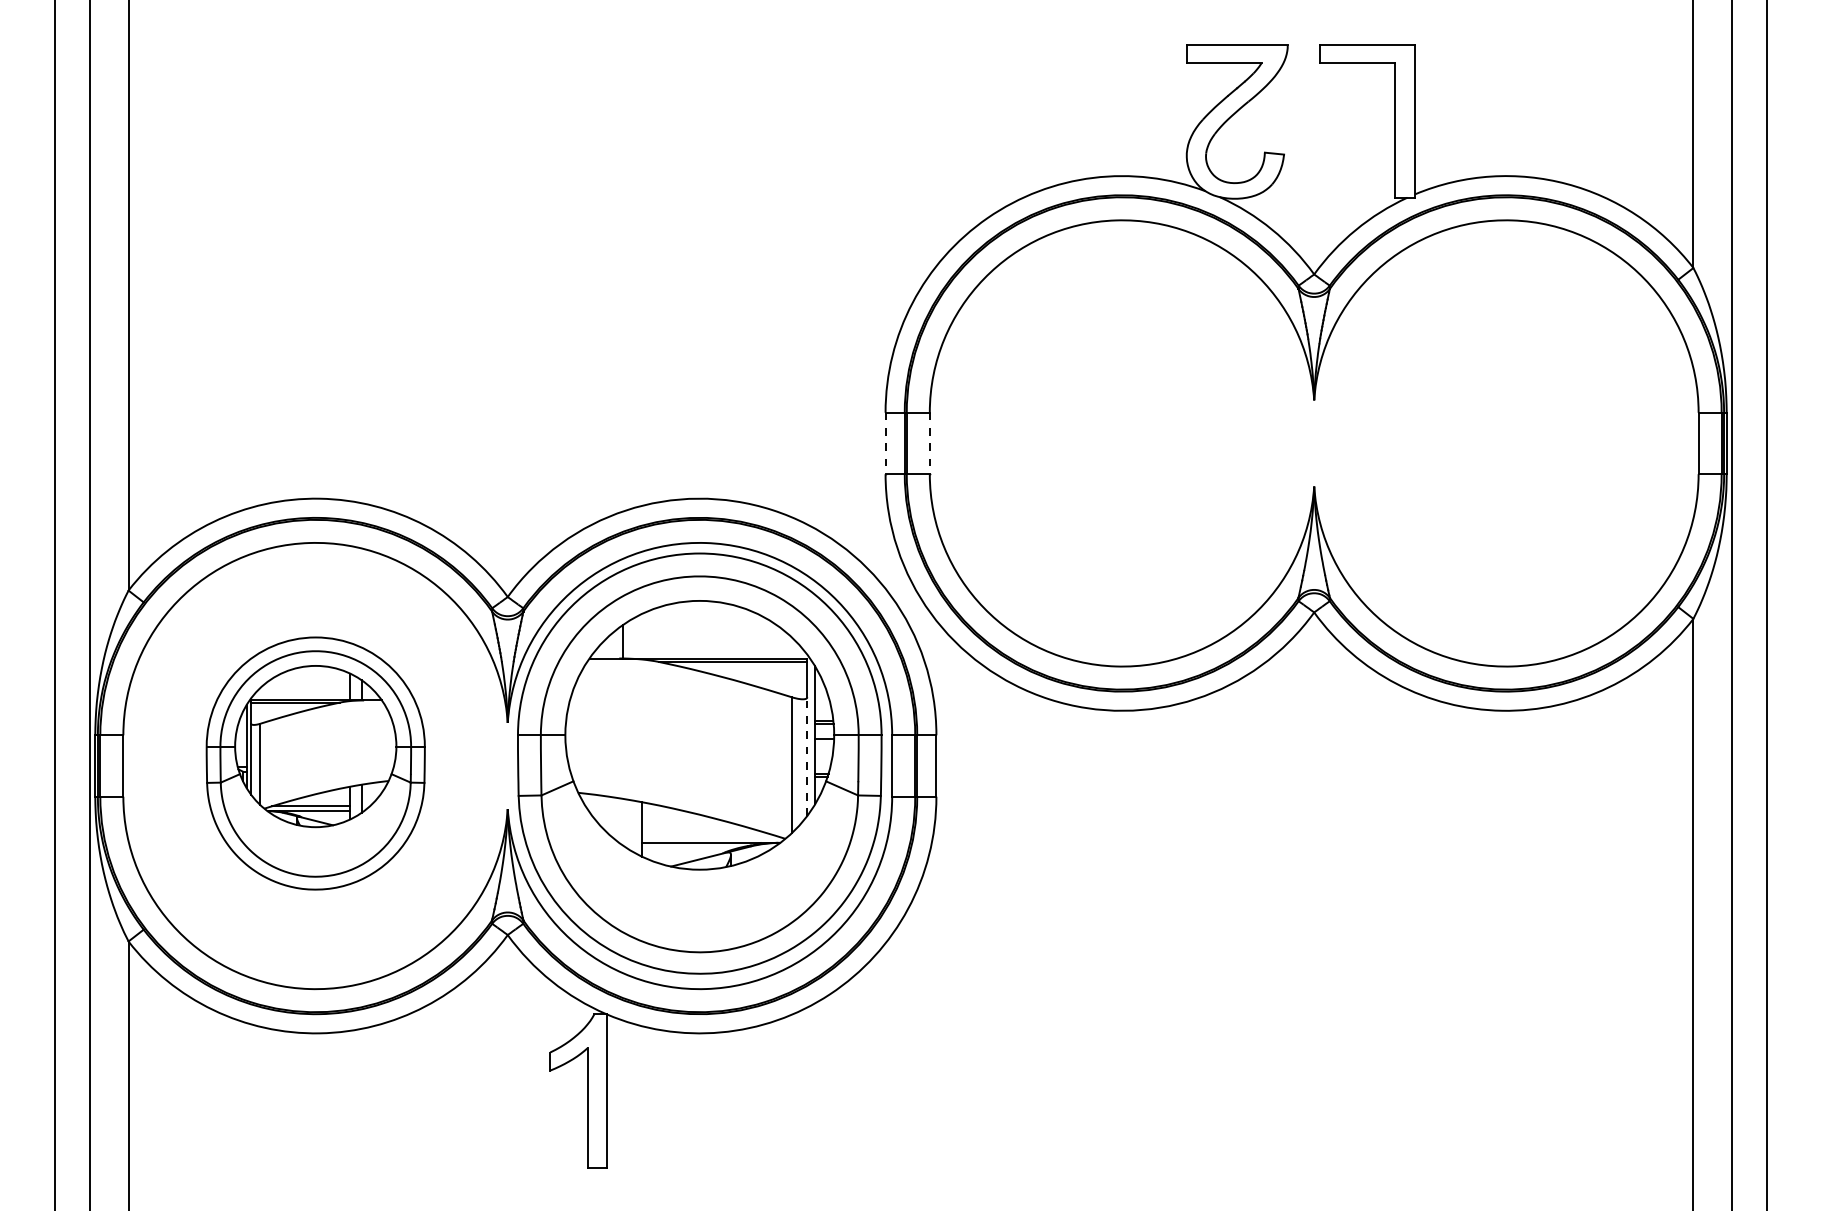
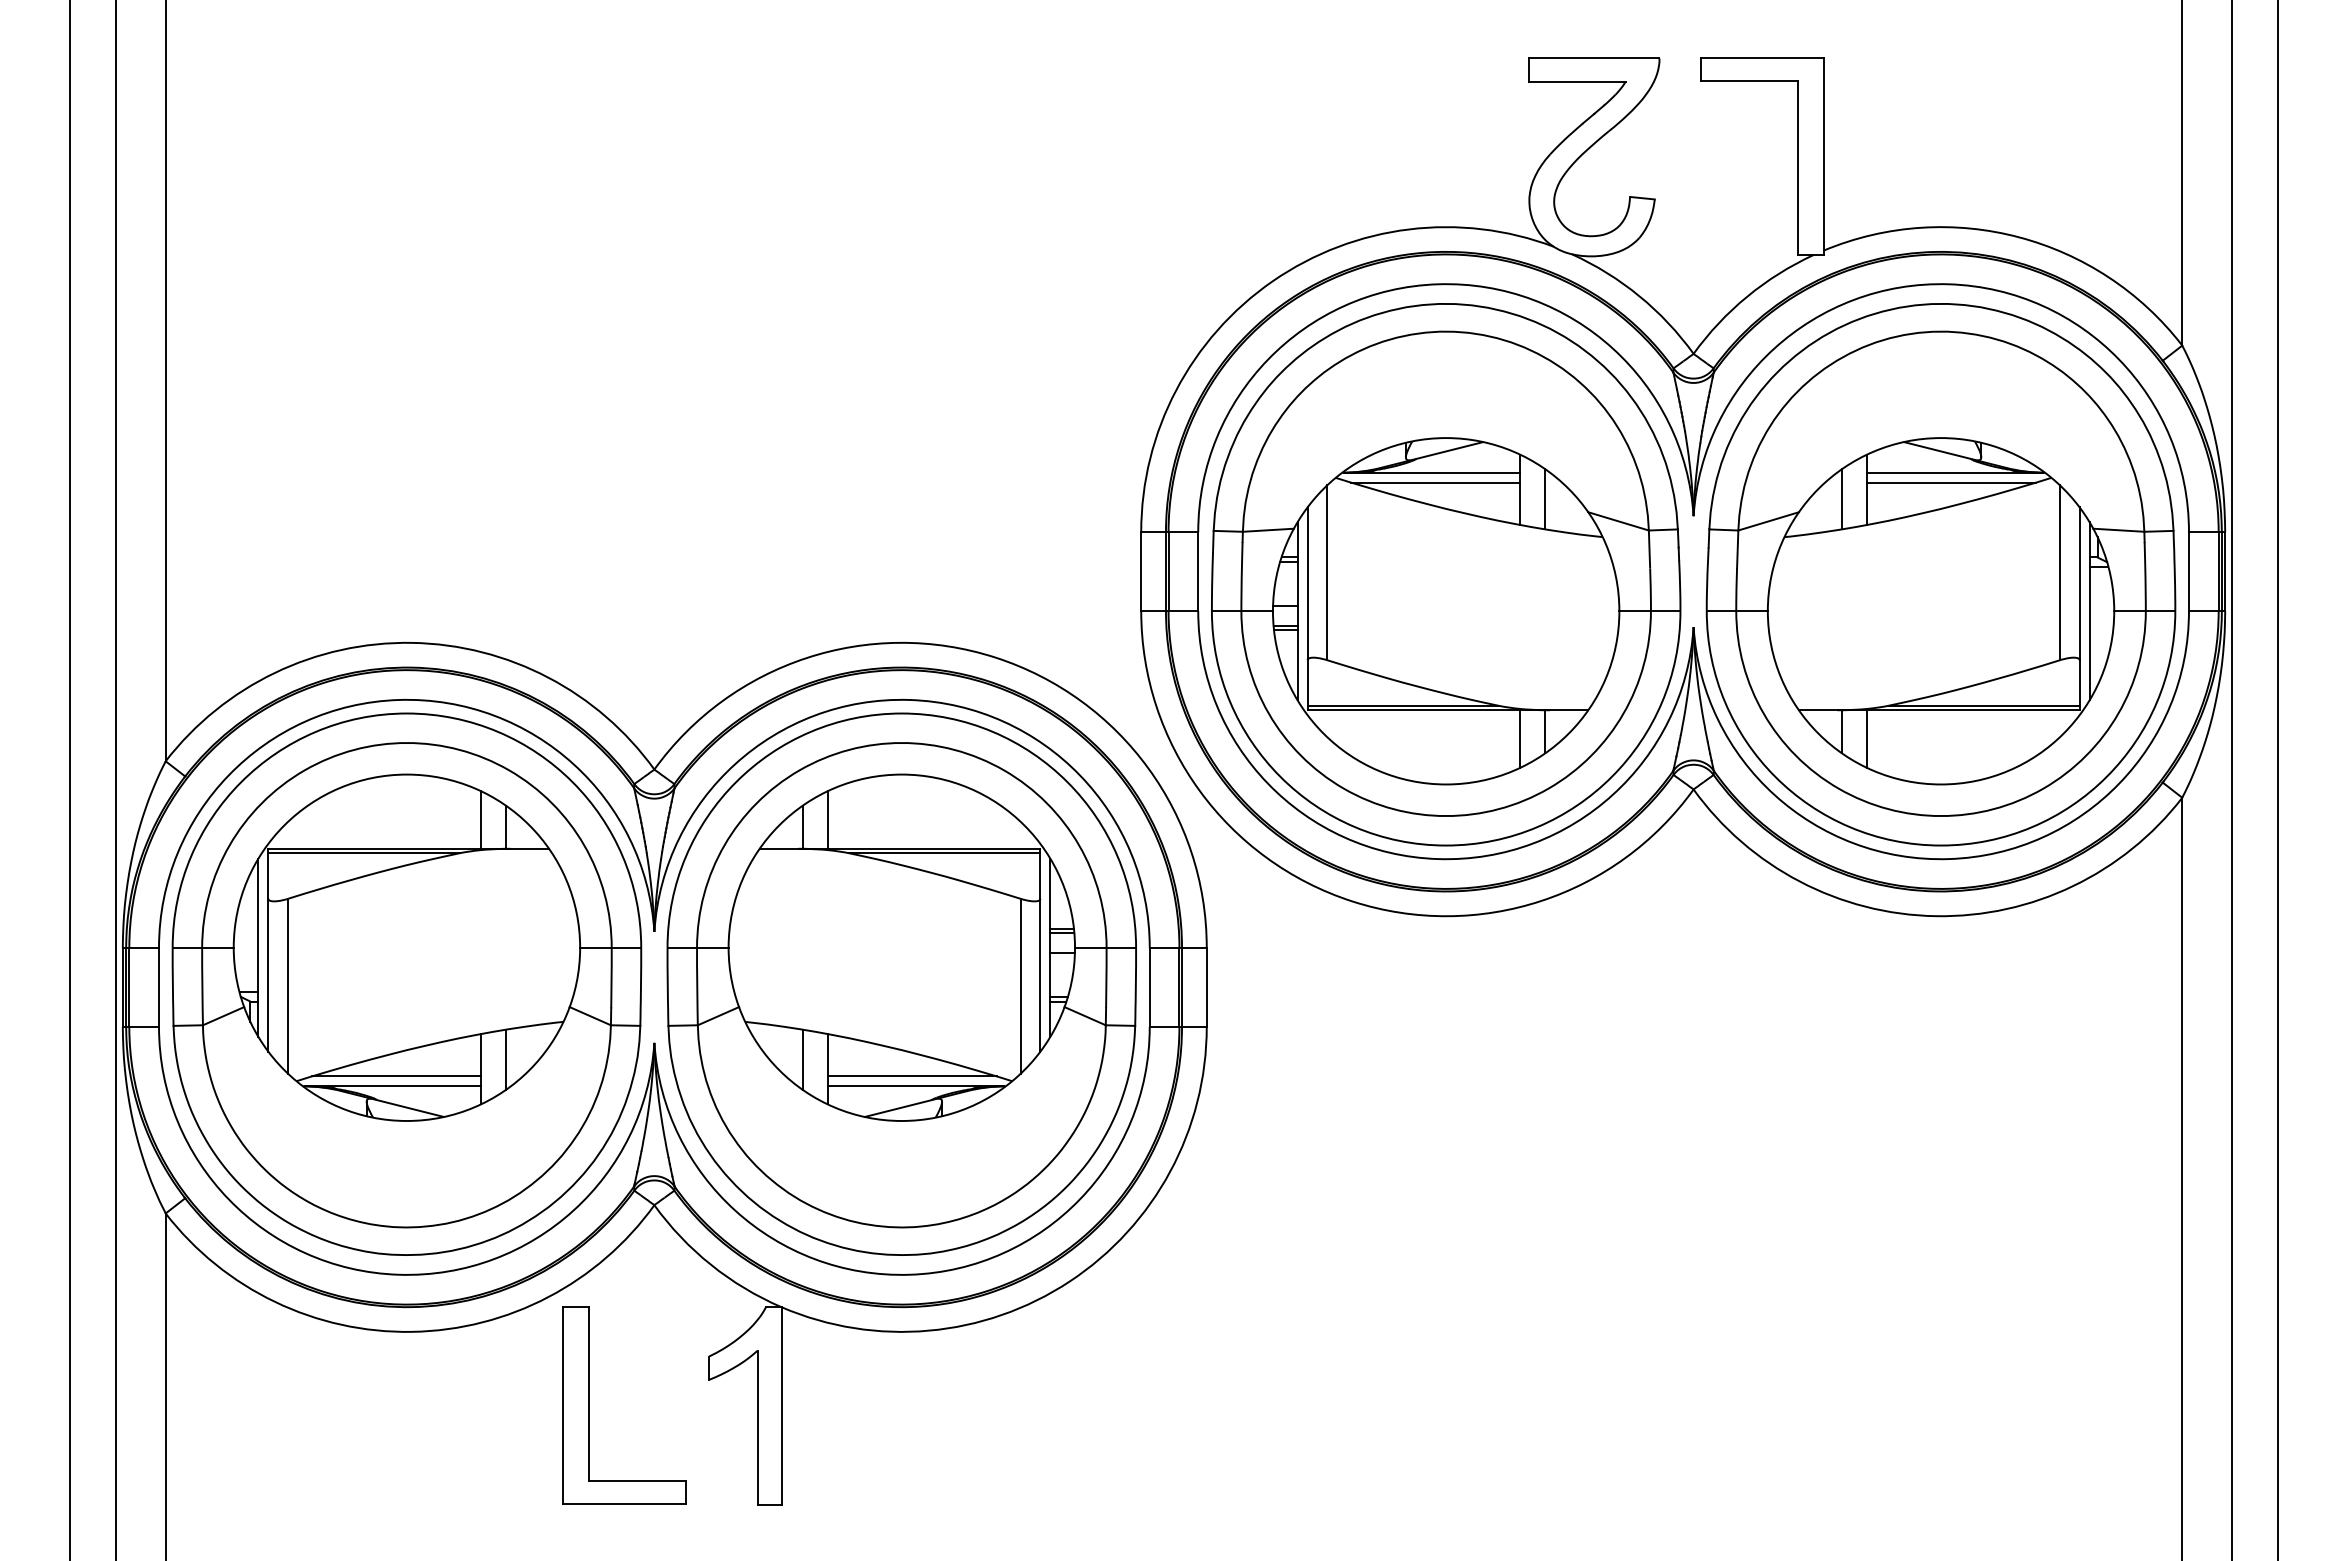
line: (885, 443) -> (1141, 571), dashed -> solid
line: (930, 443) -> (1198, 571), dashed -> solid
part: (1122, 445) -> (1446, 574), added
part: (1505, 445) -> (1940, 574), added
line: (642, 635) -> (827, 819), added
line: (807, 756) -> (1040, 974), dashed -> solid
part: (315, 763) -> (406, 983), size x1.67
line: (622, 822) -> (802, 1059), added
line: (707, 835) -> (911, 1076), added
part: (457, 1090) -> (589, 1405), added

